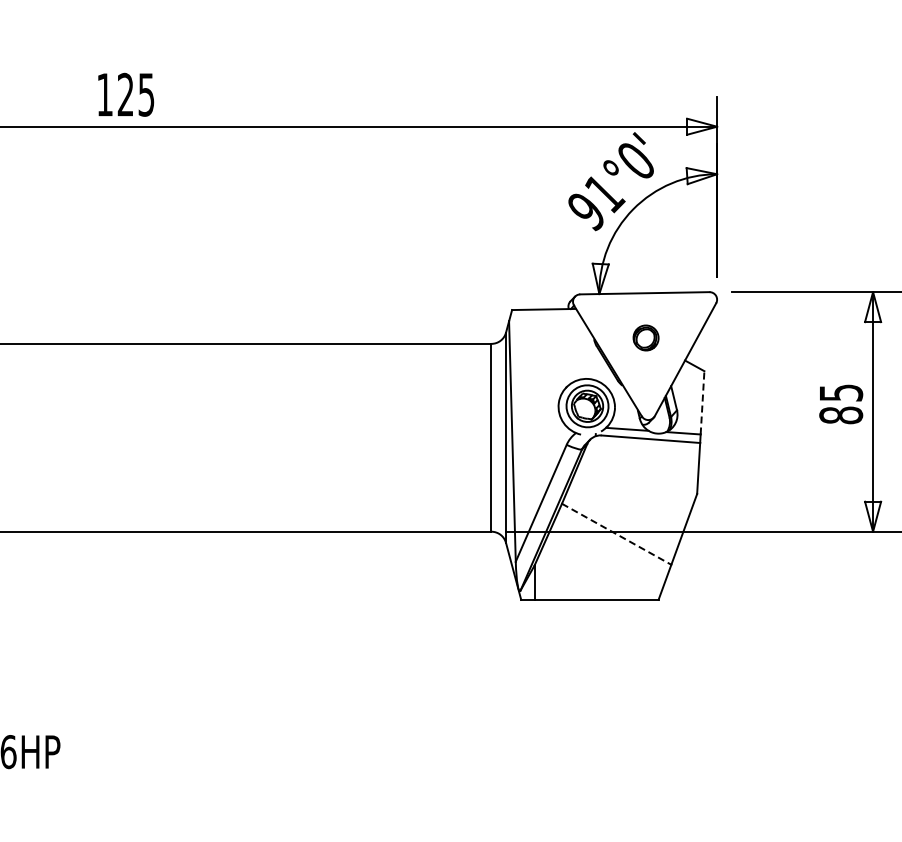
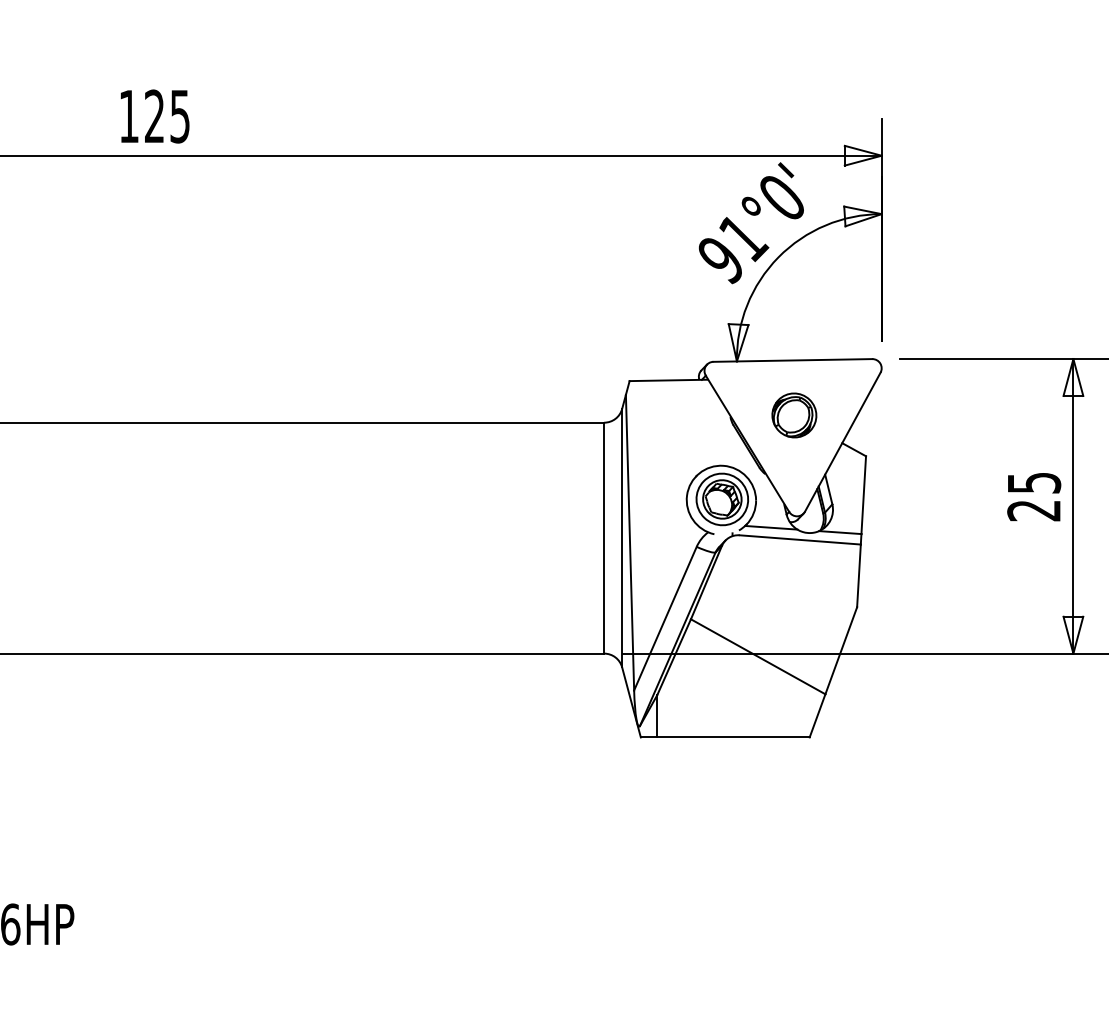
part: (645, 337) -> (793, 414), size x1.43
line: (702, 402) -> (863, 494), dashed -> solid
text: (841, 415) -> (1034, 510), 85 -> 25
line: (616, 534) -> (757, 657), dashed -> solid

